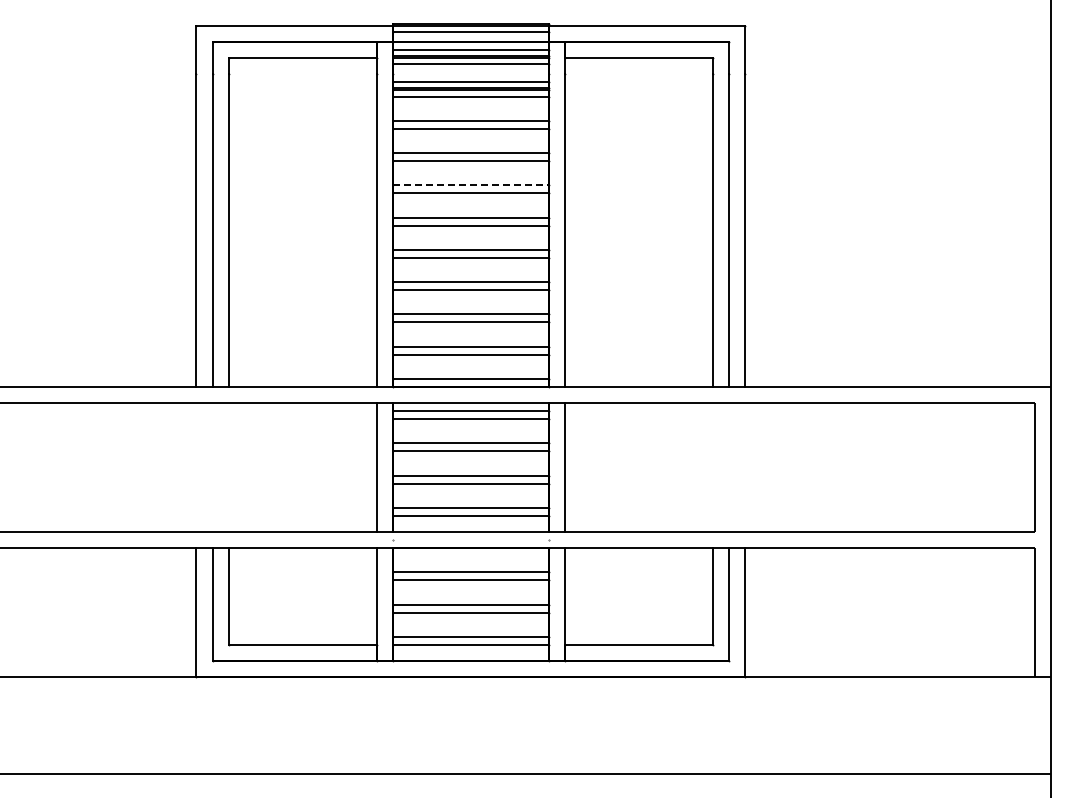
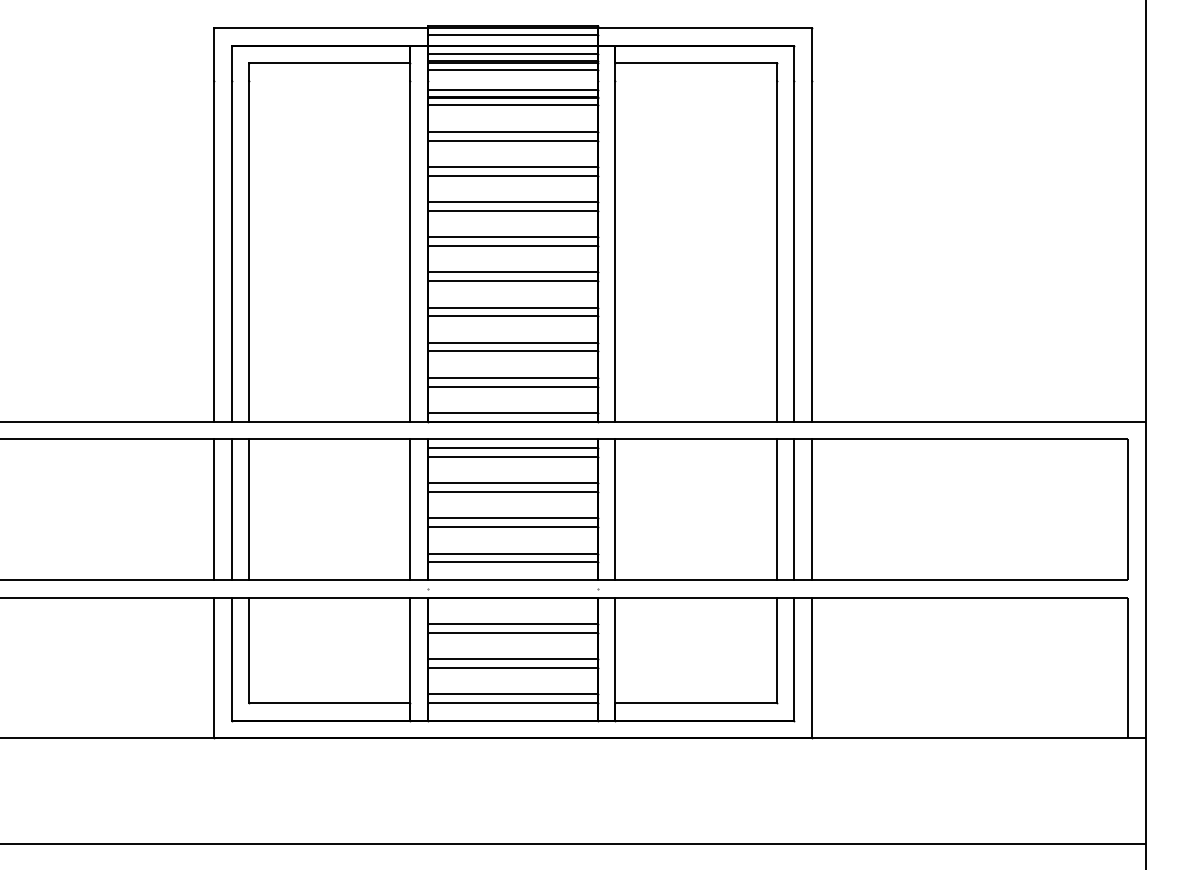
line: (470, 185) -> (512, 202), dashed -> solid
line: (196, 467) -> (214, 509), added
line: (212, 467) -> (231, 509), added
line: (228, 467) -> (248, 509), added
line: (712, 467) -> (776, 509), added
line: (728, 467) -> (793, 509), added
line: (744, 467) -> (811, 509), added

